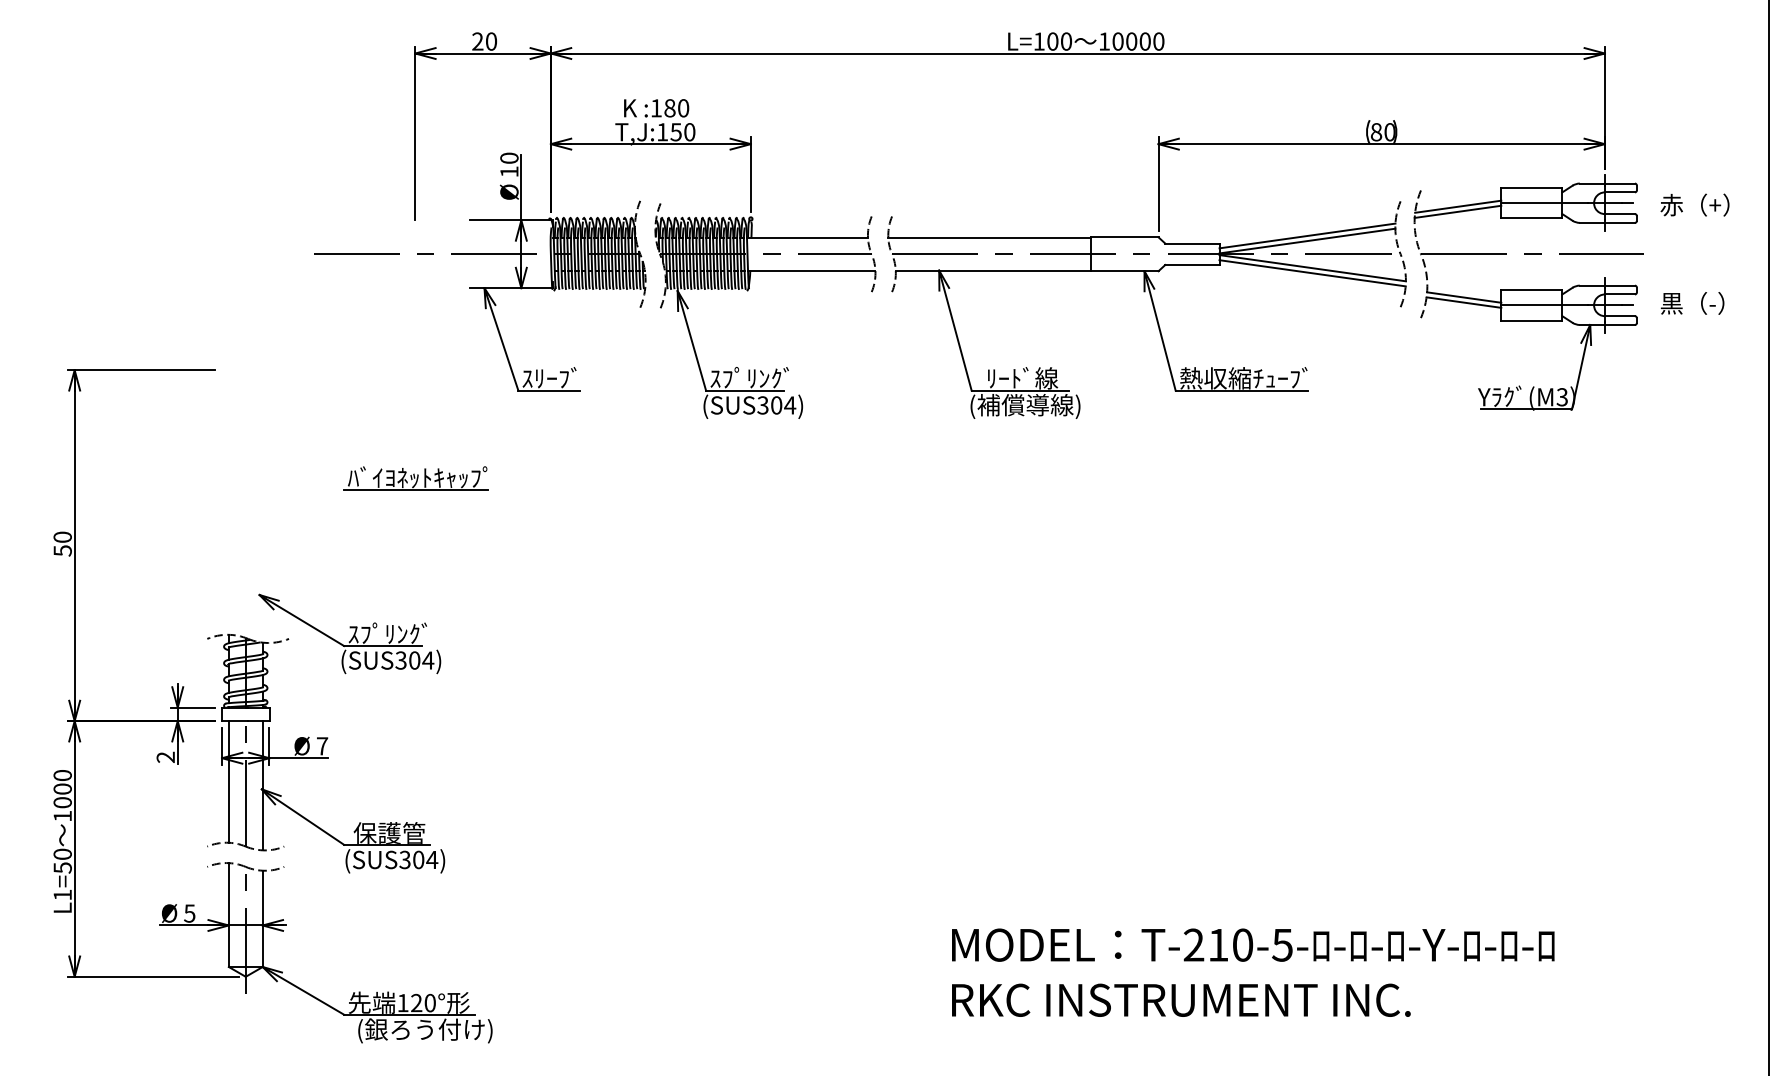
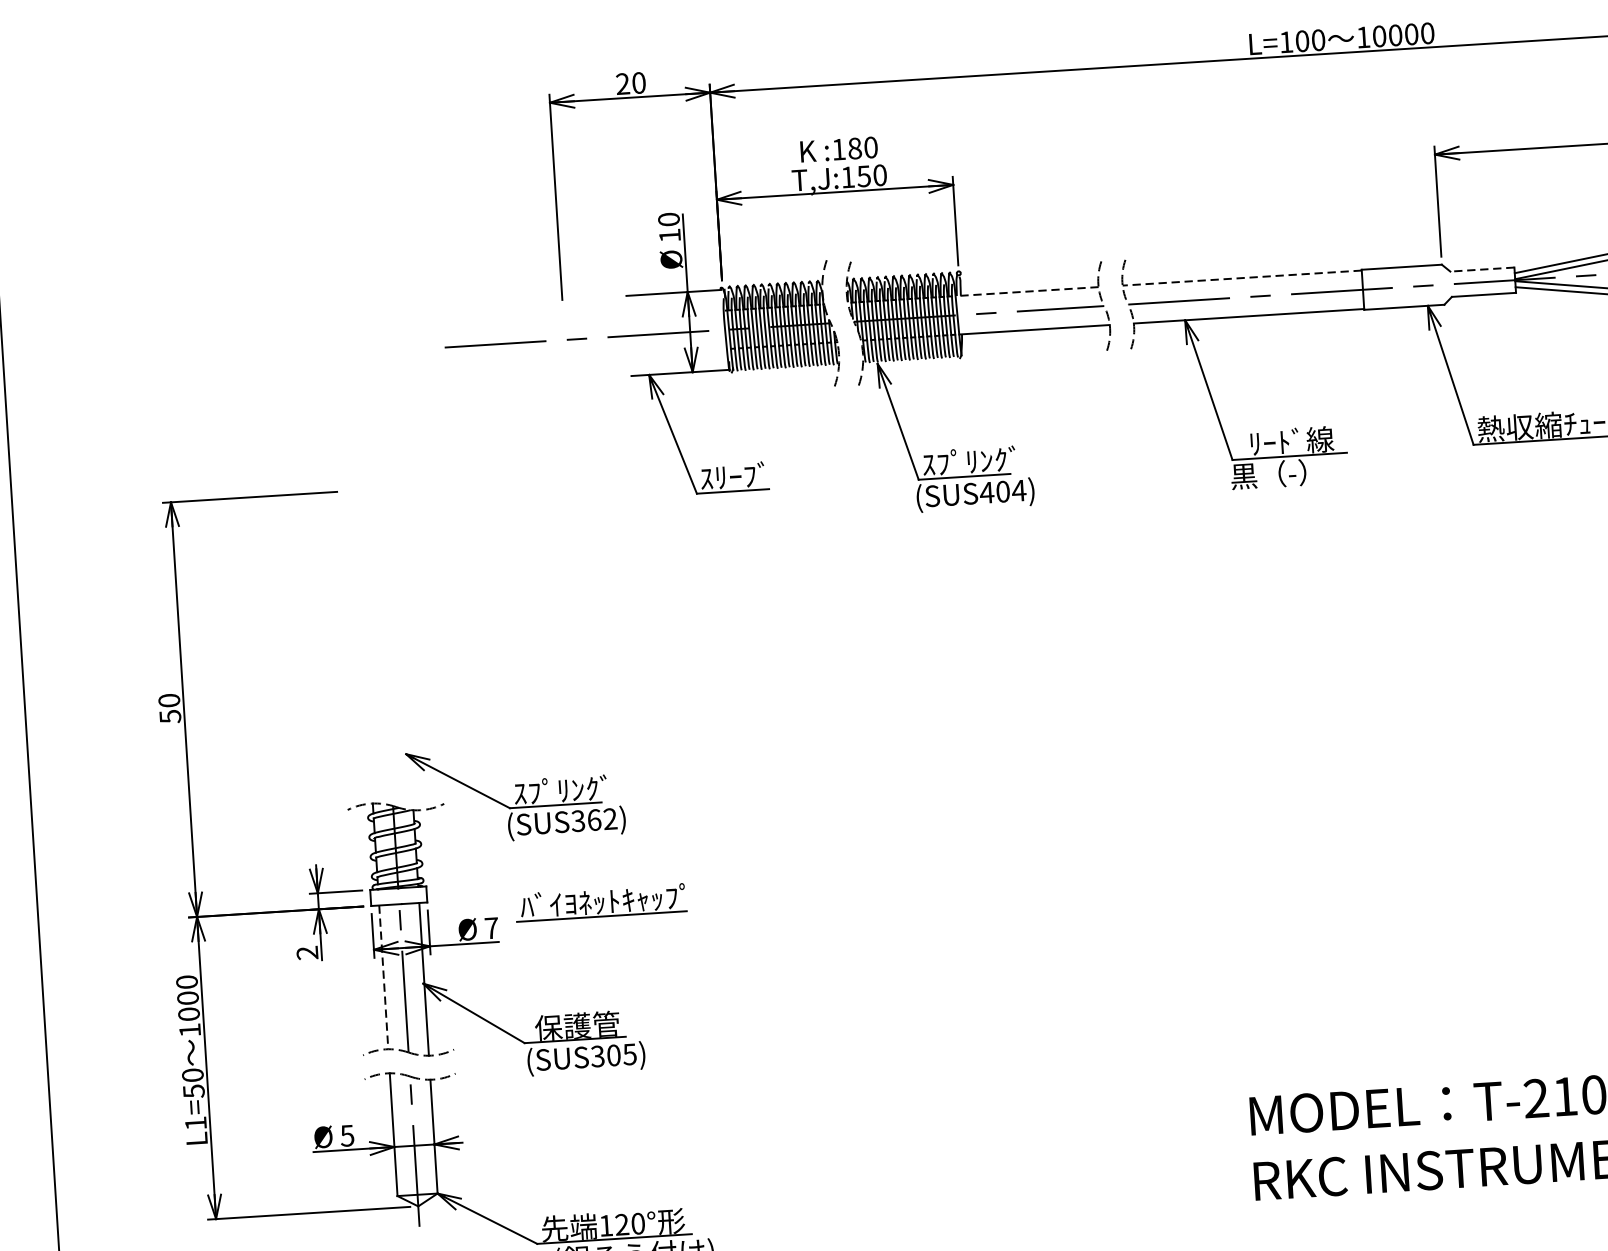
line: (807, 238) -> (1027, 292), solid -> dashed
line: (989, 238) -> (1242, 278), solid -> dashed
line: (1191, 243) -> (1481, 269), solid -> dashed
text: (762, 405) -> (986, 492), (SUS304) -> (SUS404)
text: (1024, 405) -> (1295, 473), (補償導線) -> 黒（-）
part: (415, 478) -> (600, 902), moved
text: (421, 660) -> (602, 819), (SUS304) -> (SUS362)
line: (228, 781) -> (383, 976), solid -> dashed
text: (432, 860) -> (630, 1055), (SUS304) -> (SUS305)

